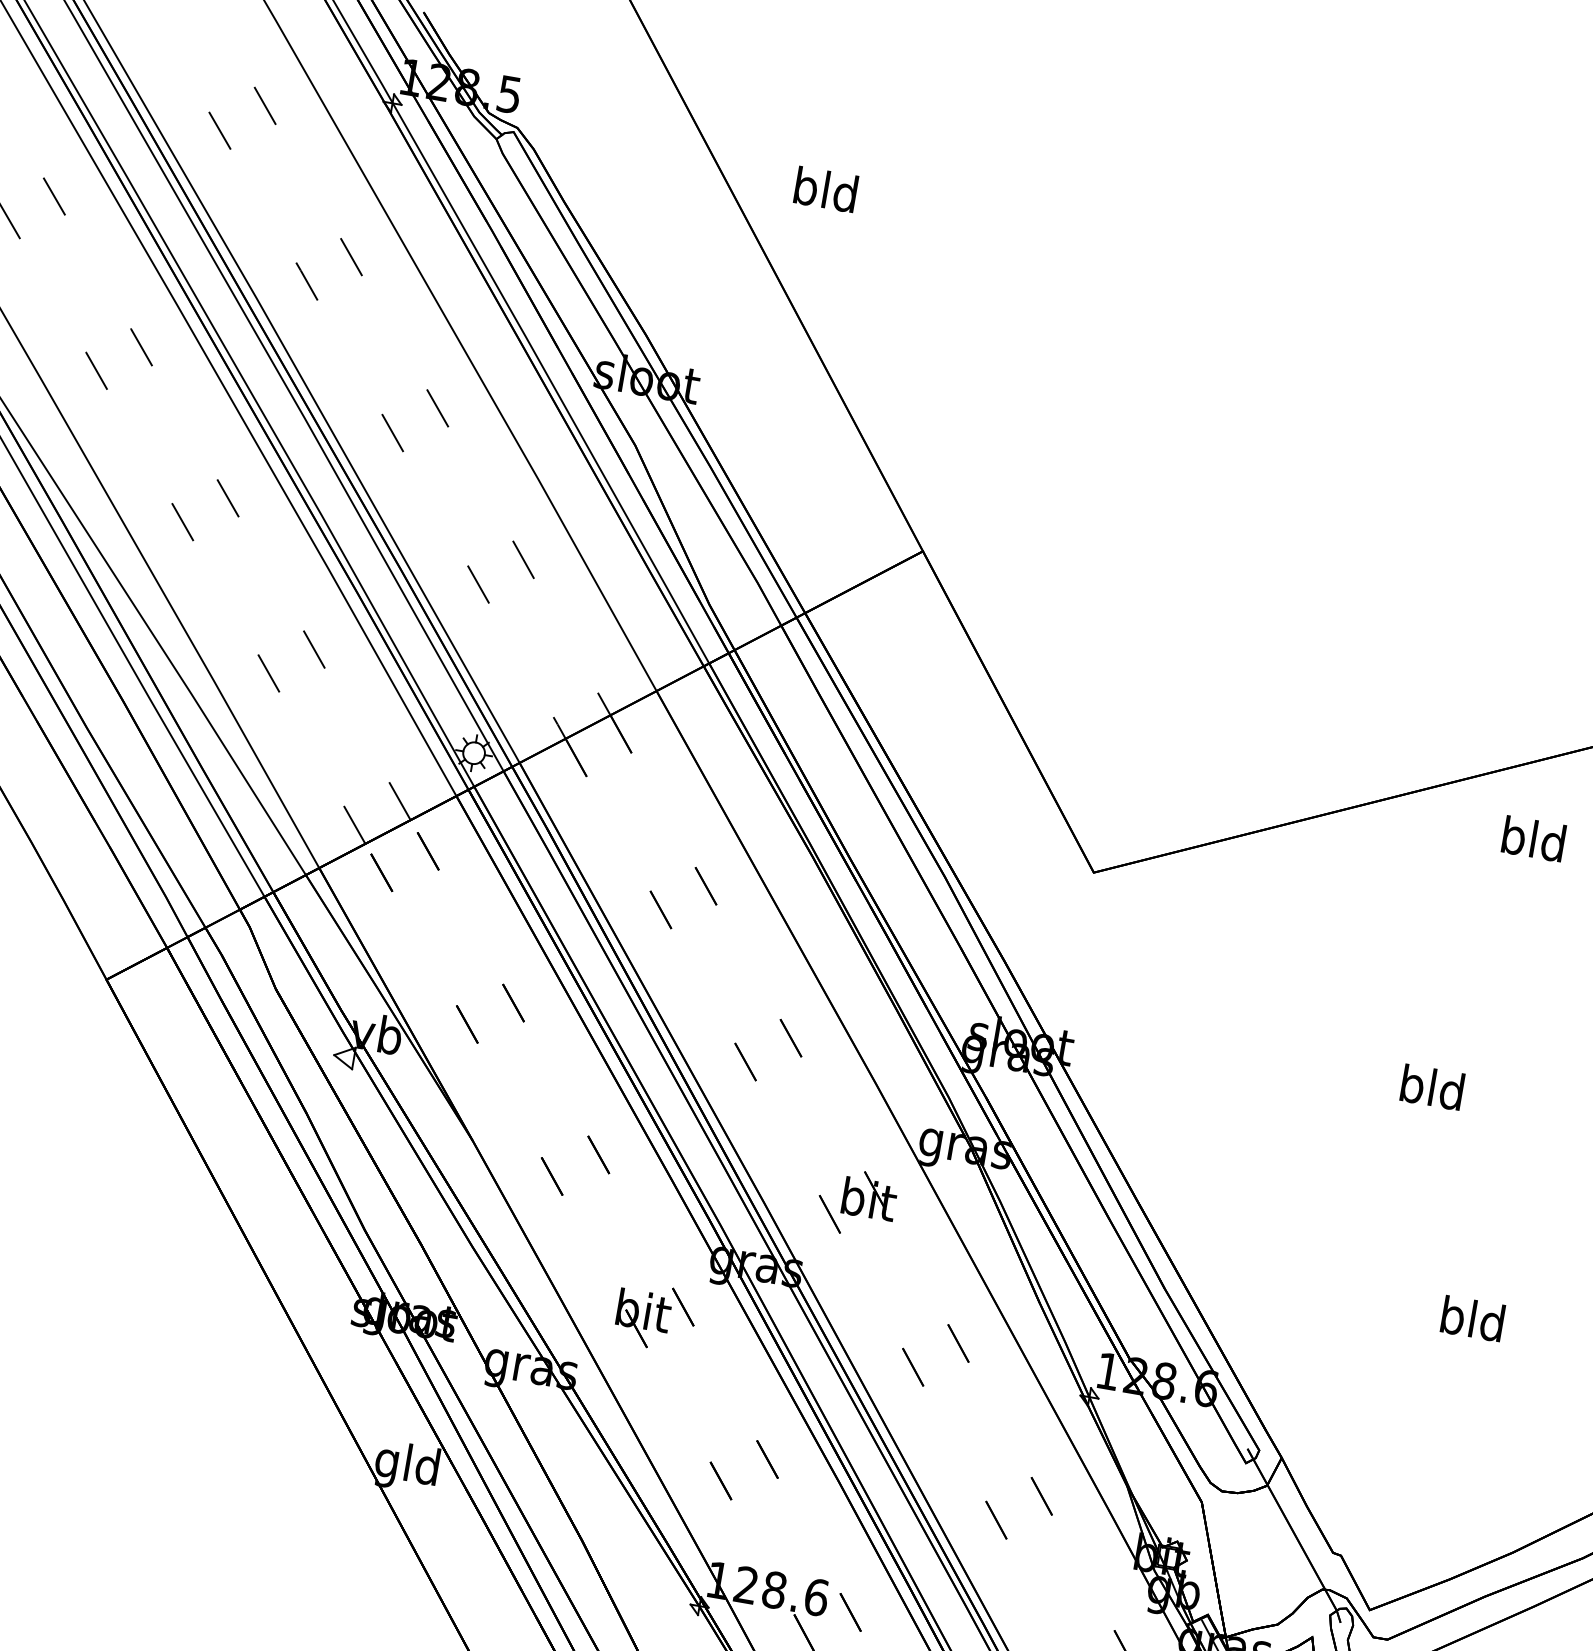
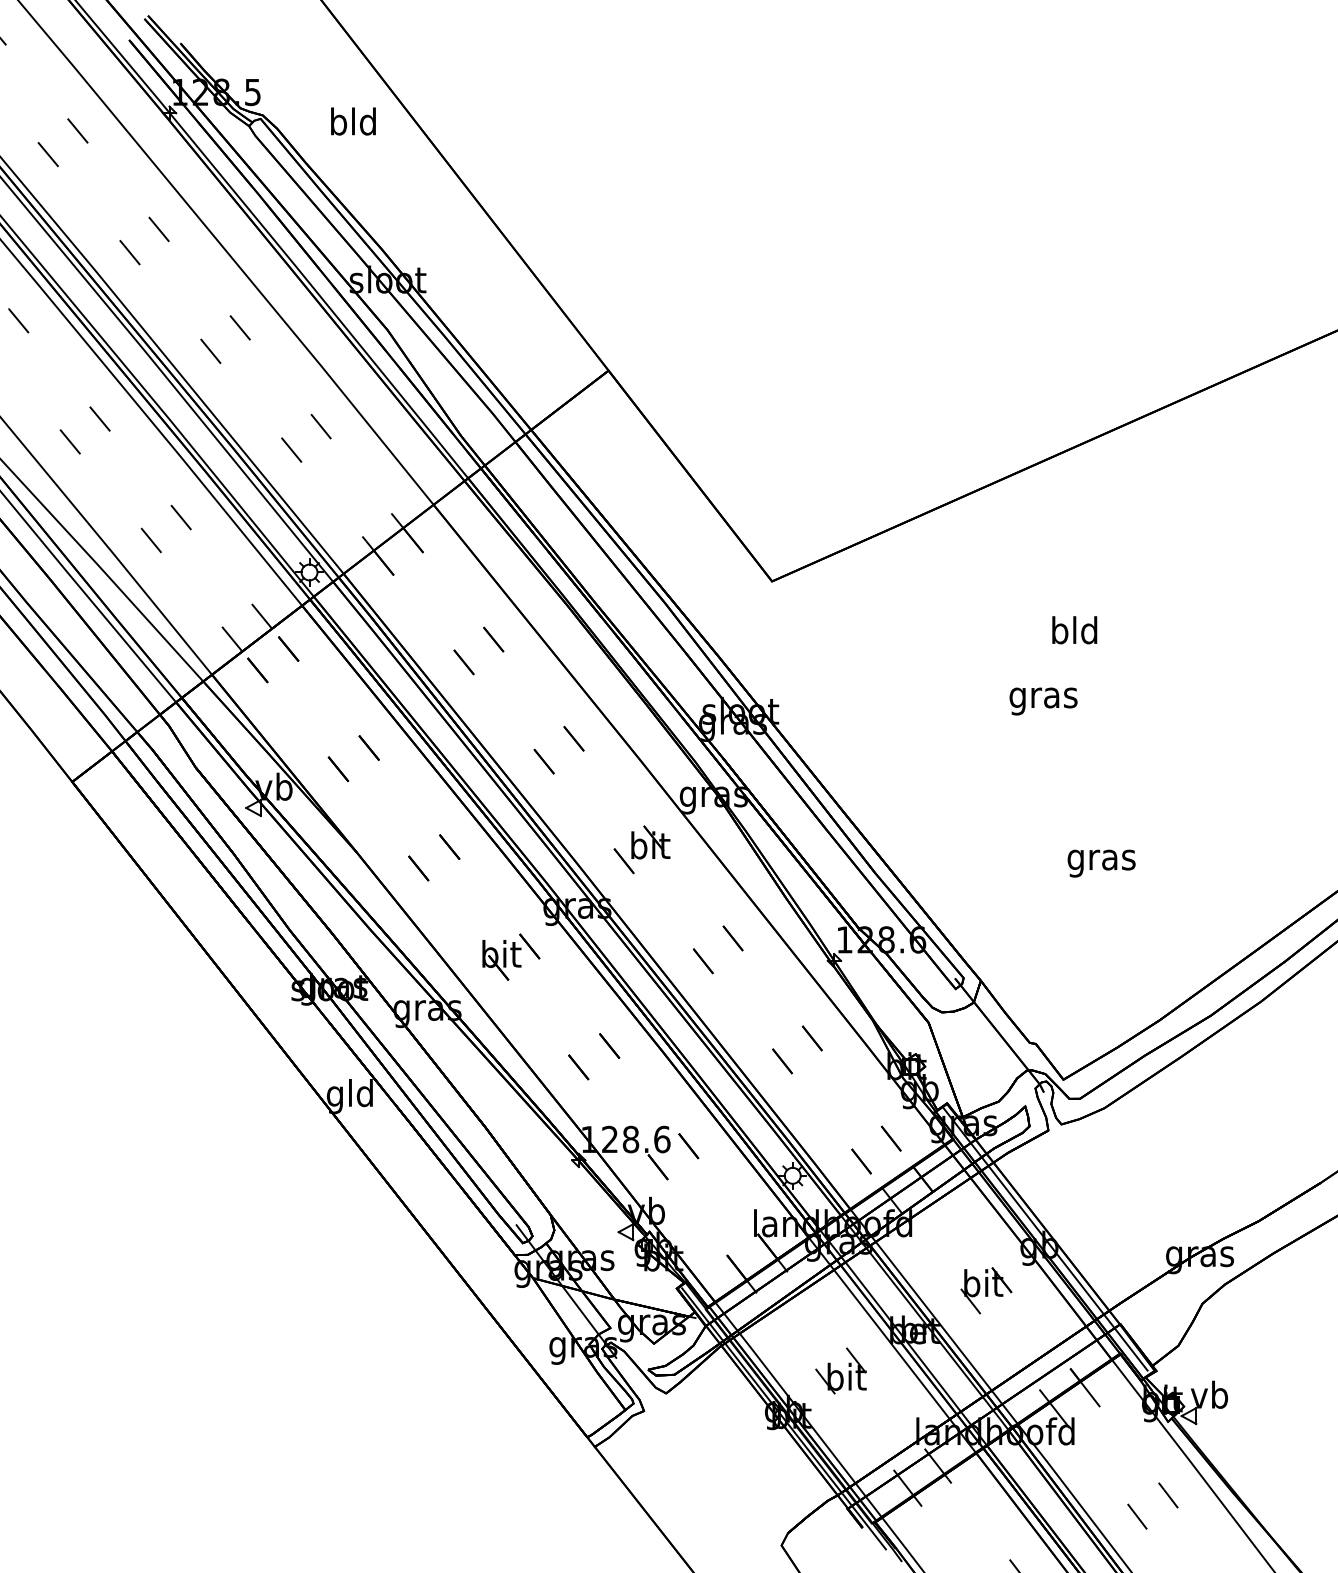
text: (826, 189) -> (353, 121), moved
text: (1533, 839) -> (1074, 630), moved
text: (1431, 1091) -> (1043, 697), bld -> gras
text: (1472, 1322) -> (1101, 859), bld -> gras

